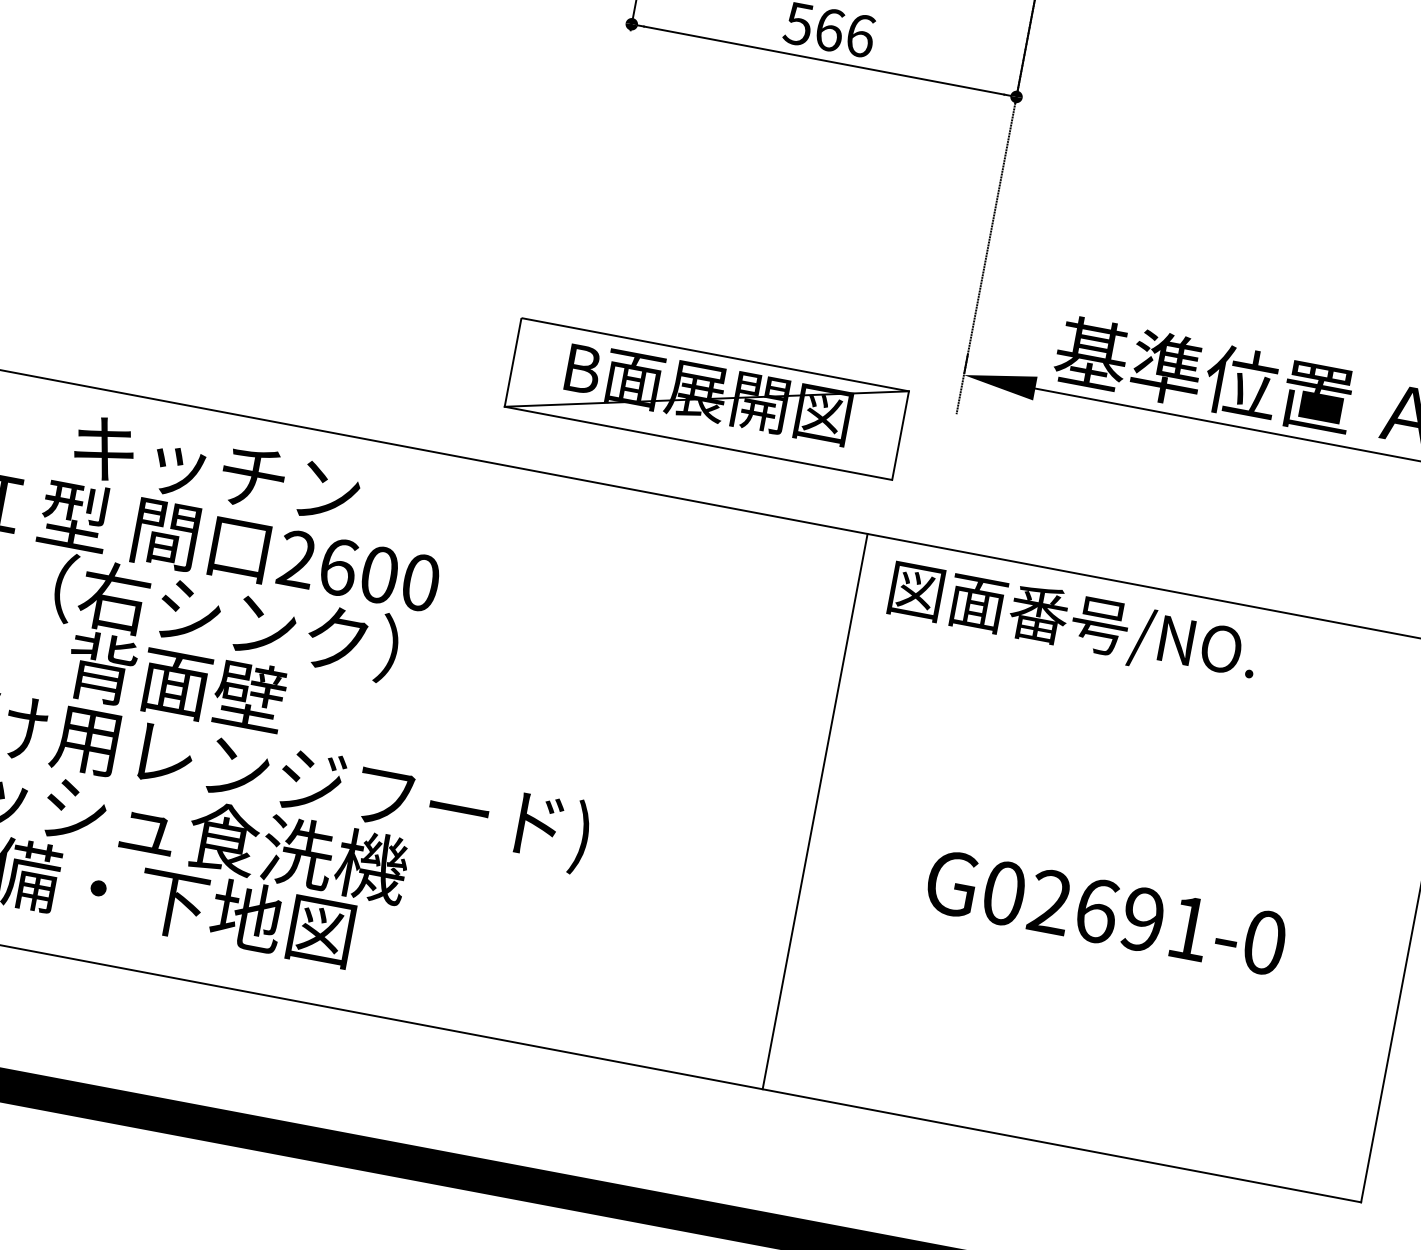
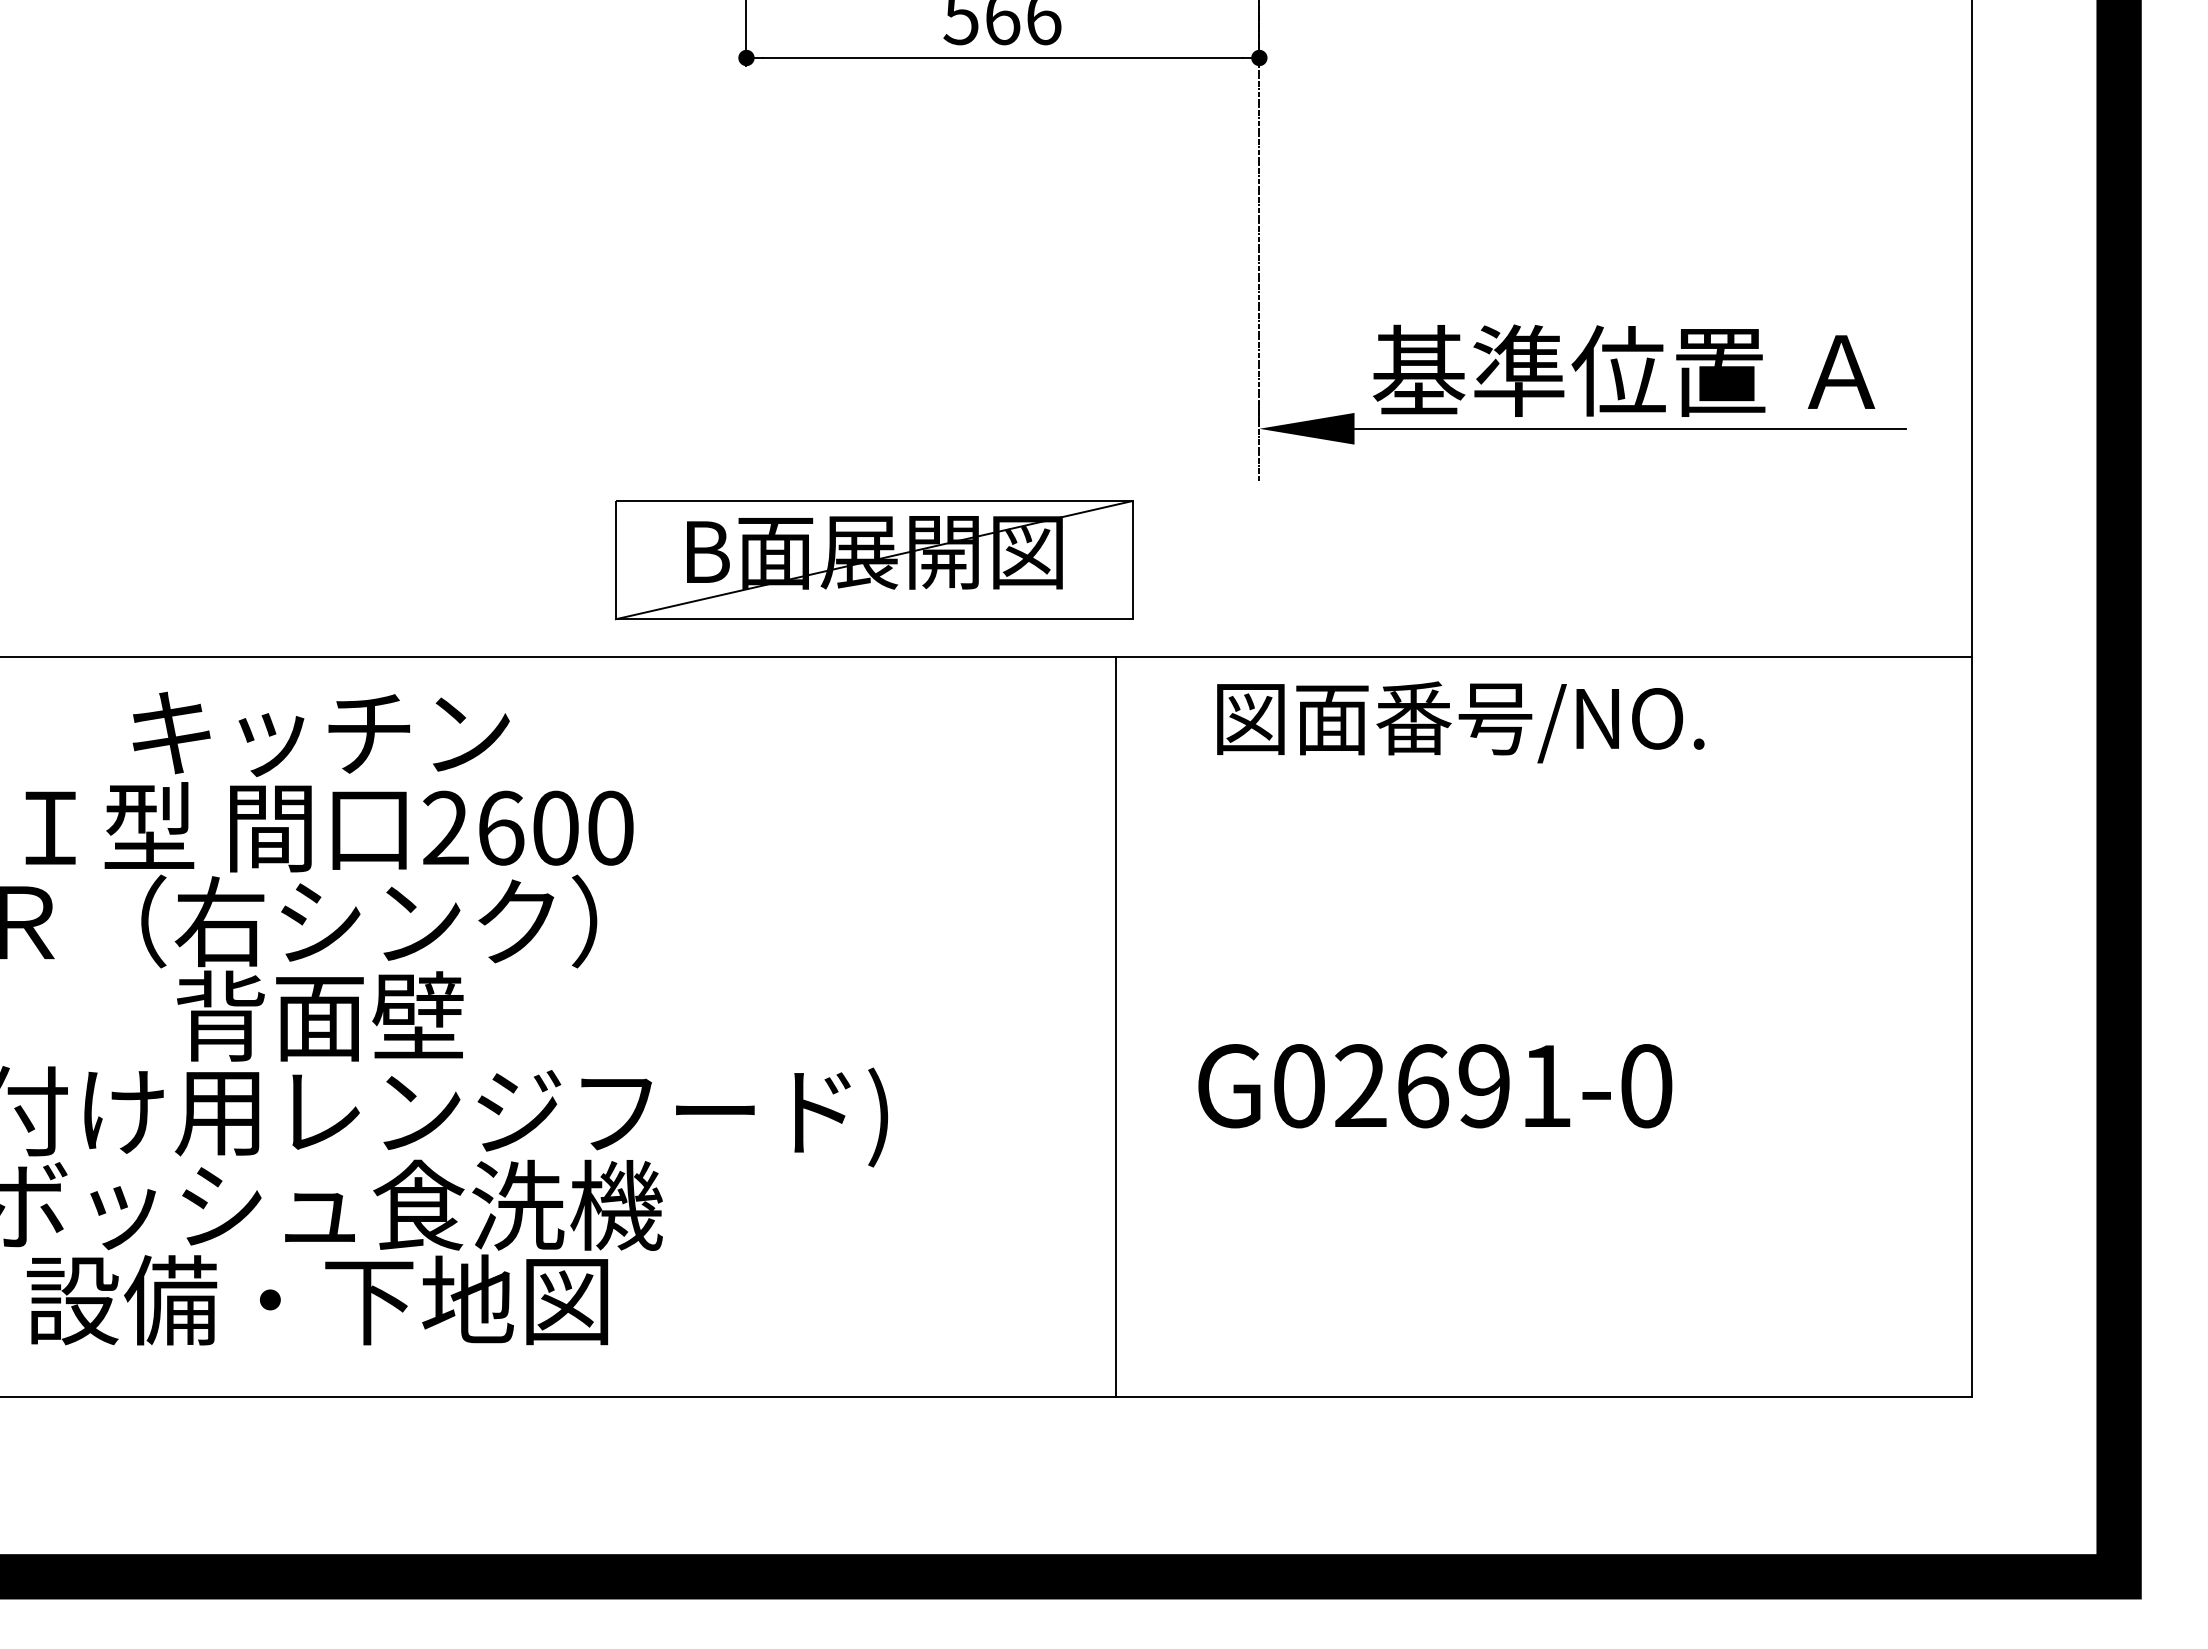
part: (706, 399) -> (874, 560), moved
line: (814, 811) -> (1115, 1026), moved
text: (1106, 912) -> (1435, 1086), moved

